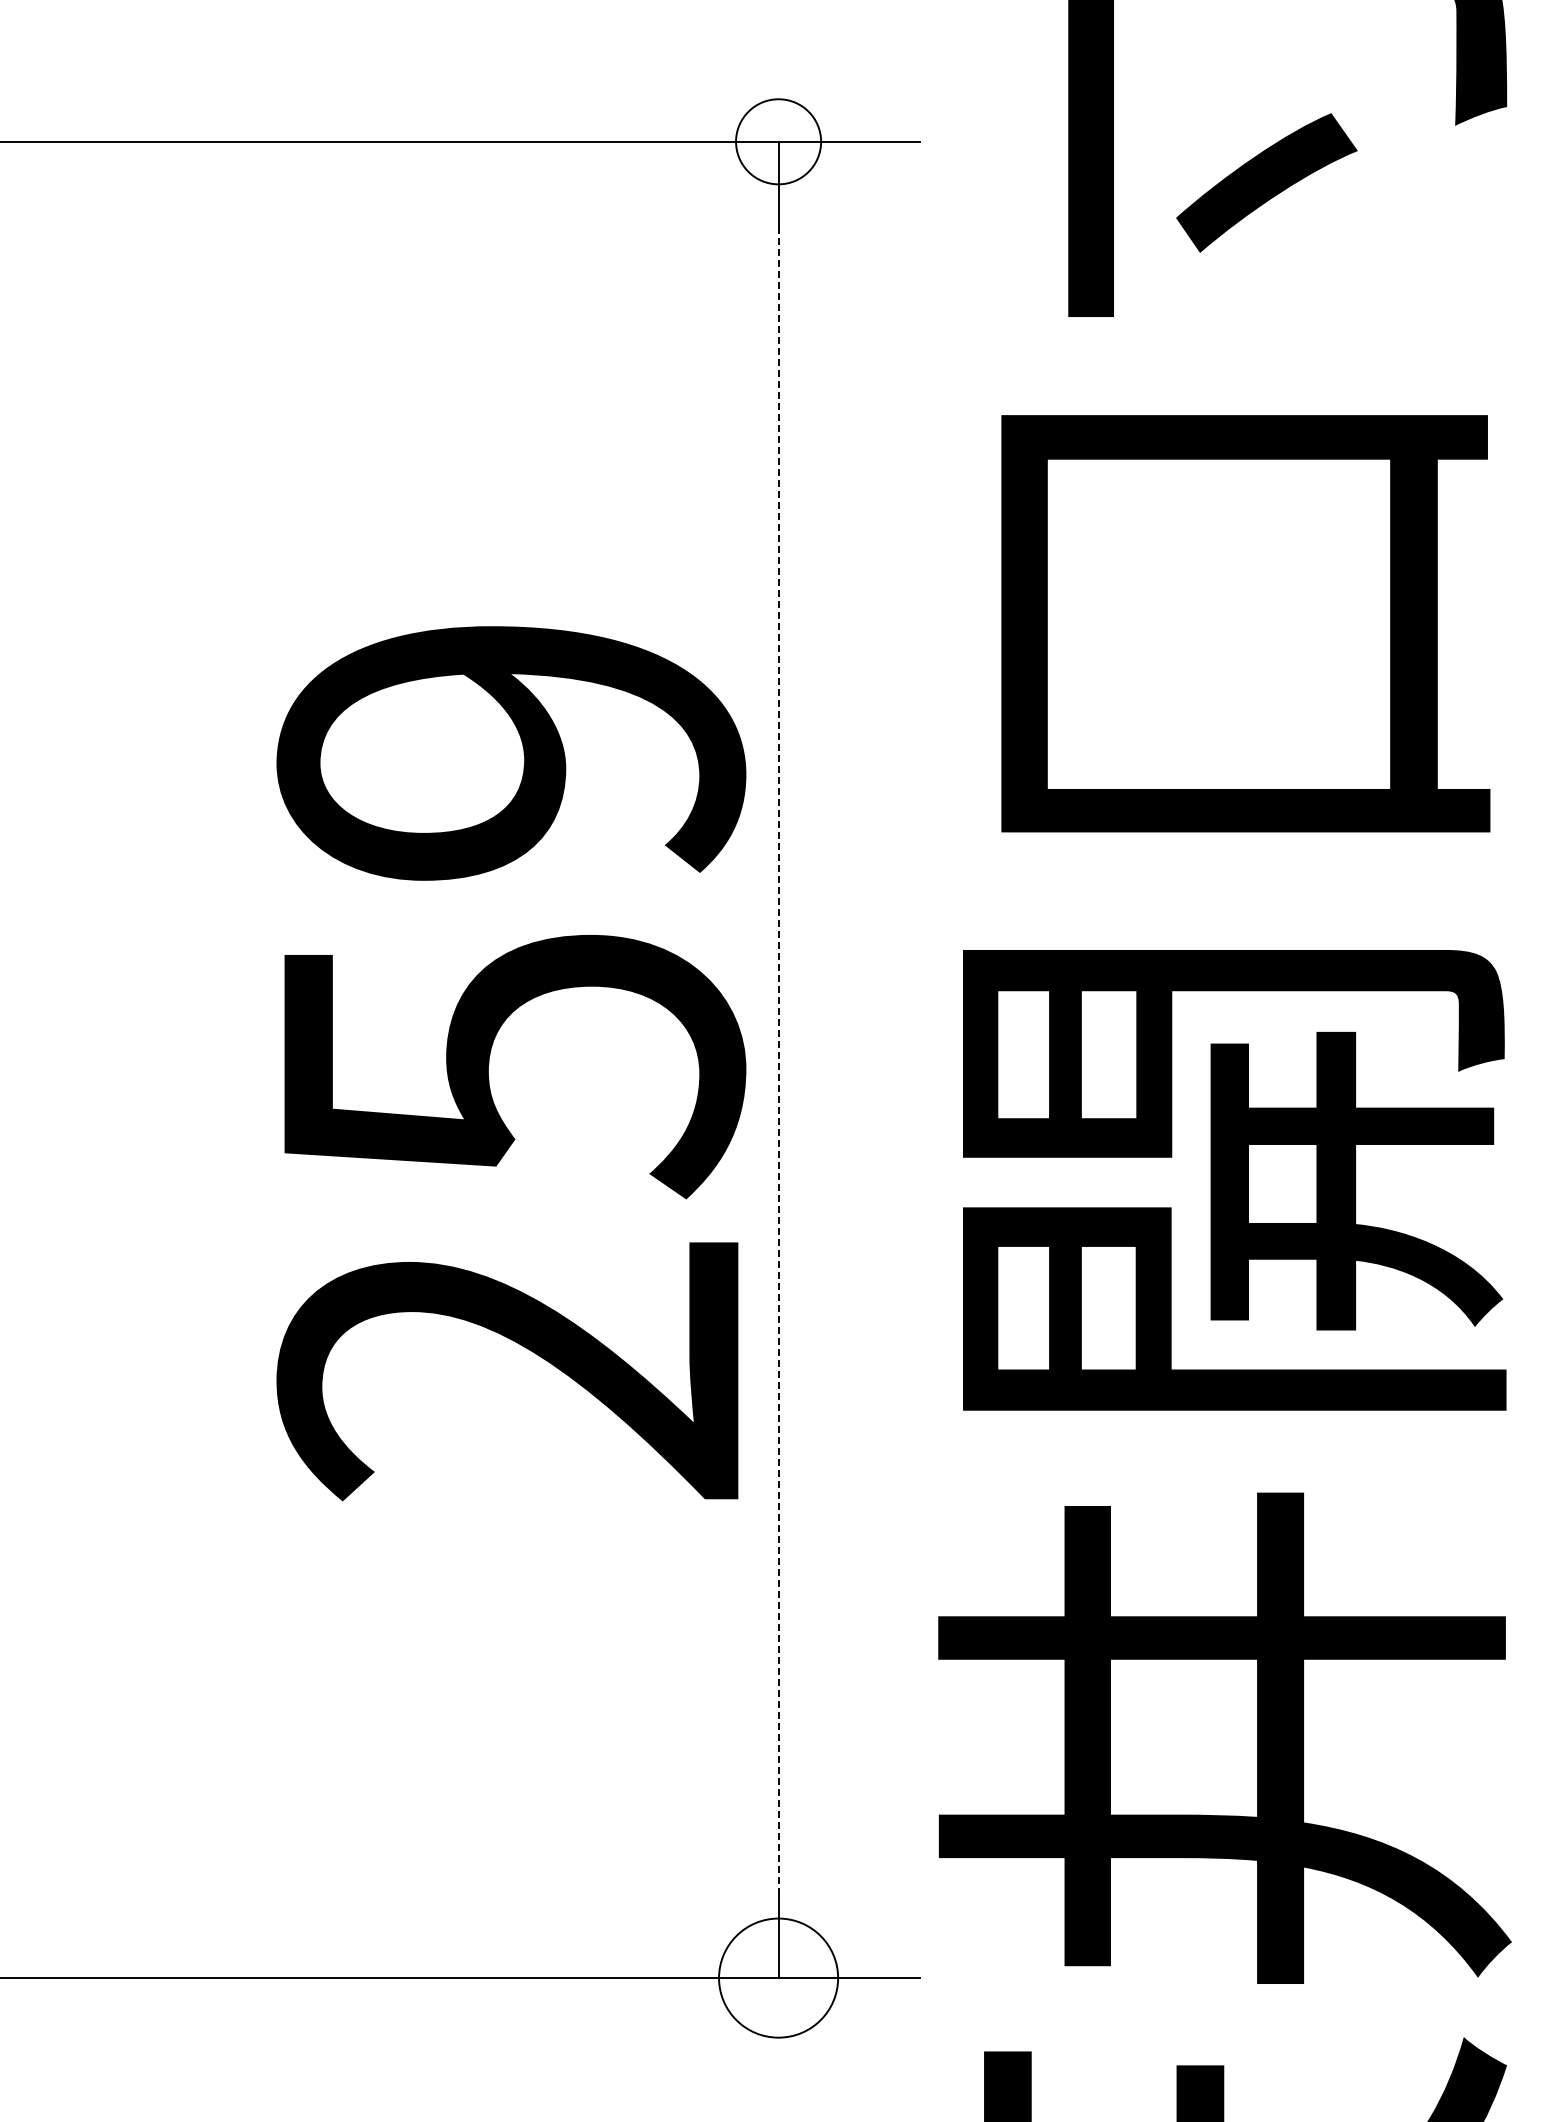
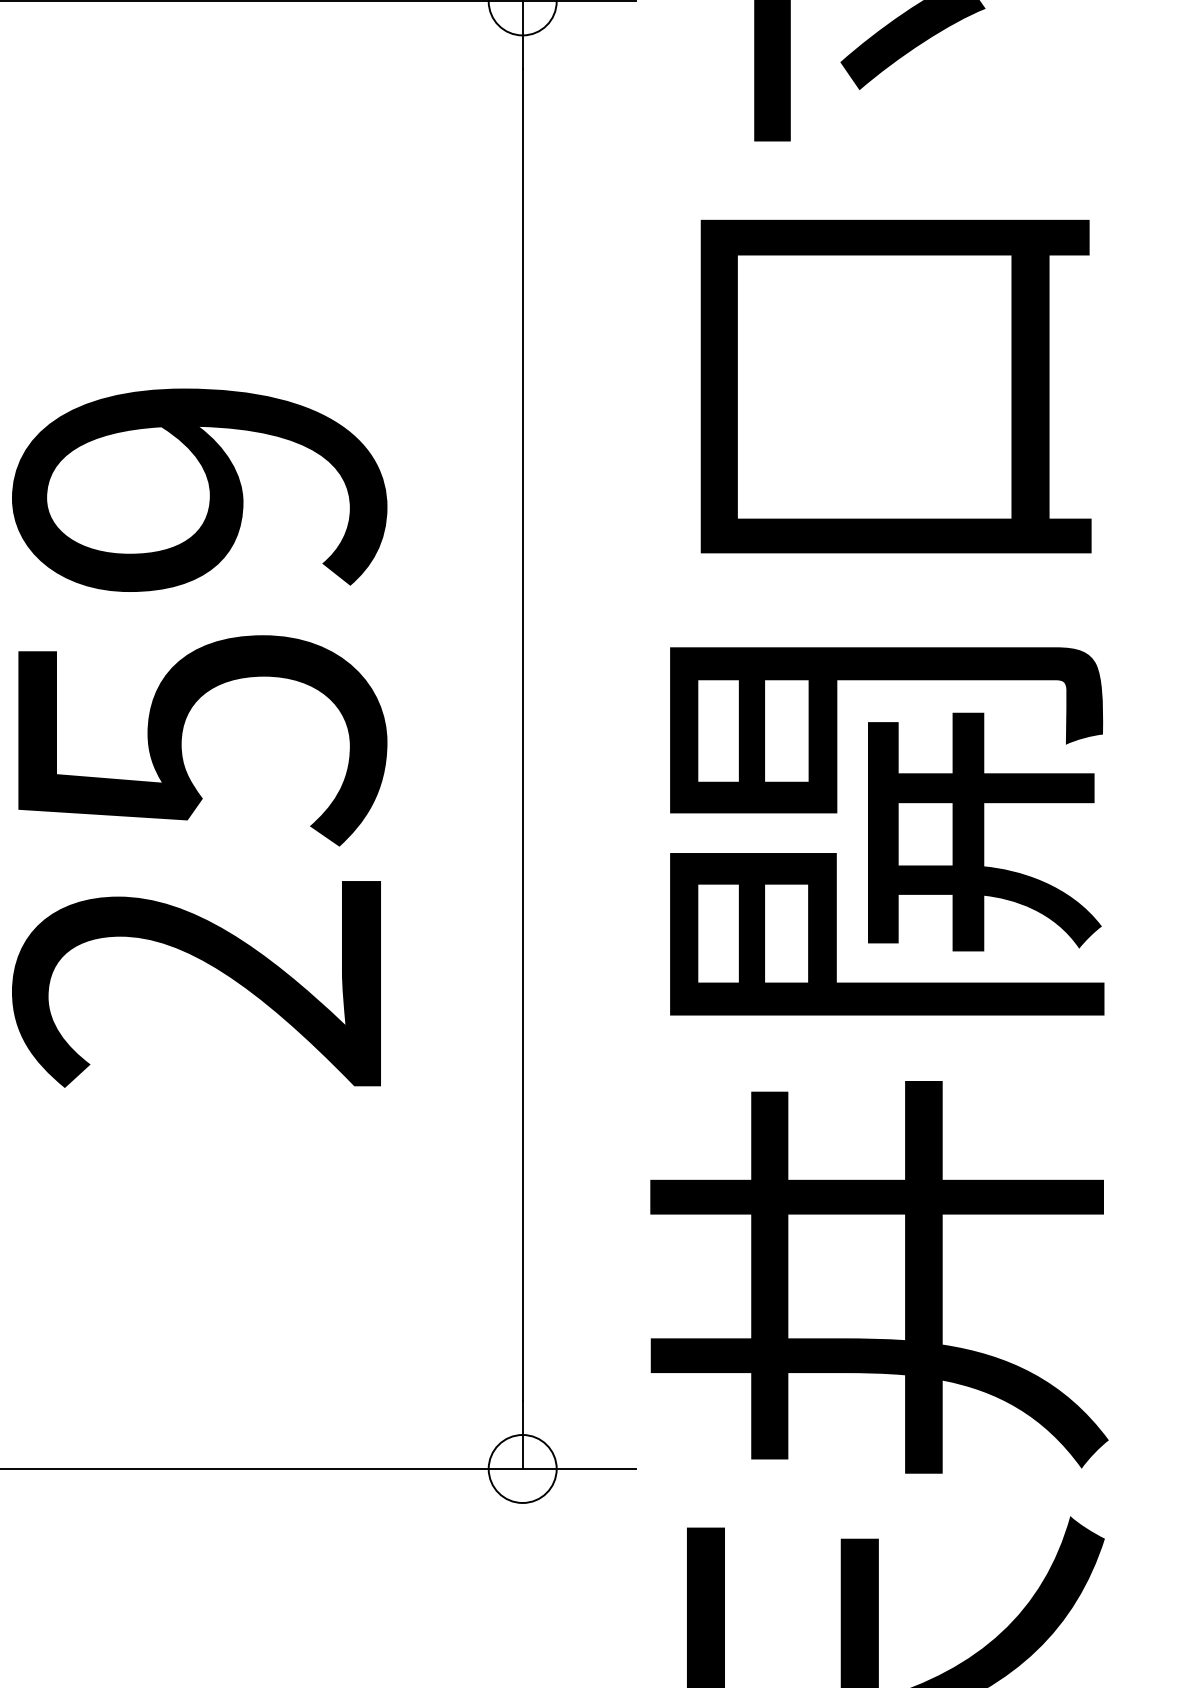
line: (778, 1060) -> (522, 735), dashed -> solid
text: (511, 1063) -> (199, 738), moved
circle: (778, 1977) -> (522, 1468), size x0.71

